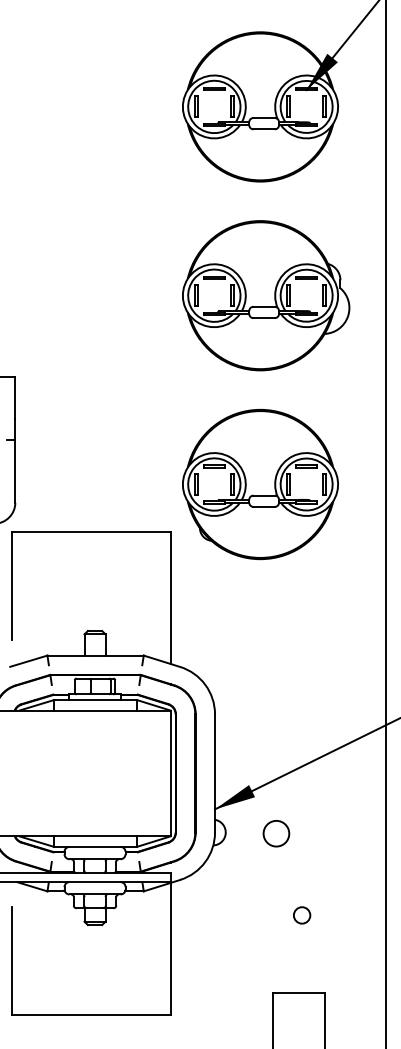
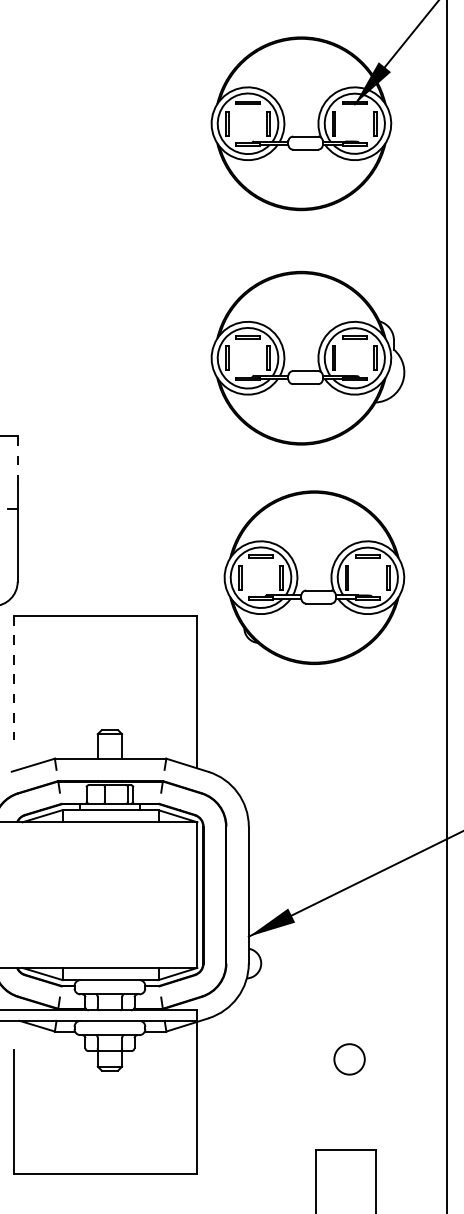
part: (265, 295) -> (307, 357), moved
line: (15, 397) -> (17, 459), solid -> dashed
part: (260, 484) -> (314, 577), moved
line: (11, 586) -> (13, 678), solid -> dashed
circle: (276, 833) -> (319, 964), removed
circle: (302, 914) -> (349, 1058), size x1.6

